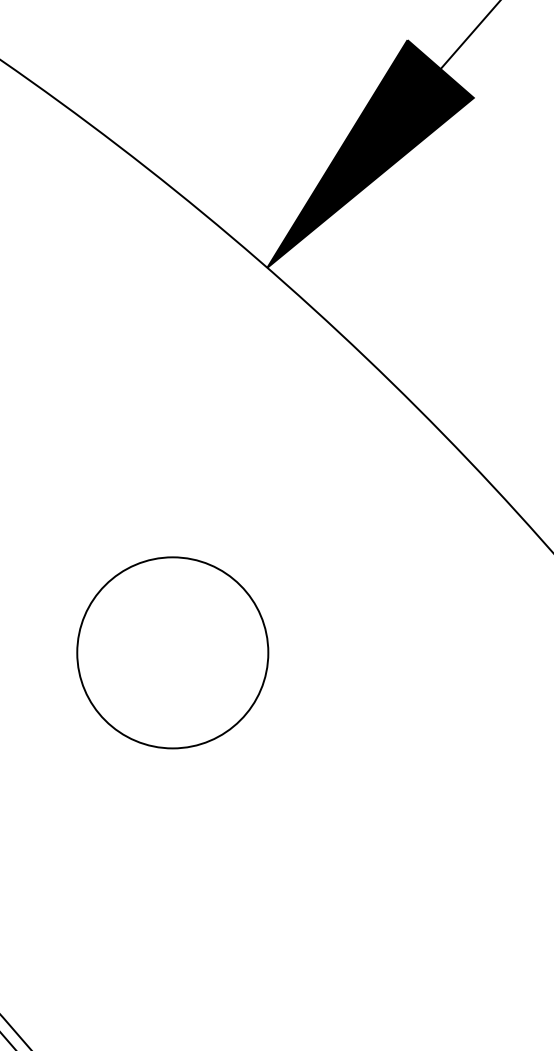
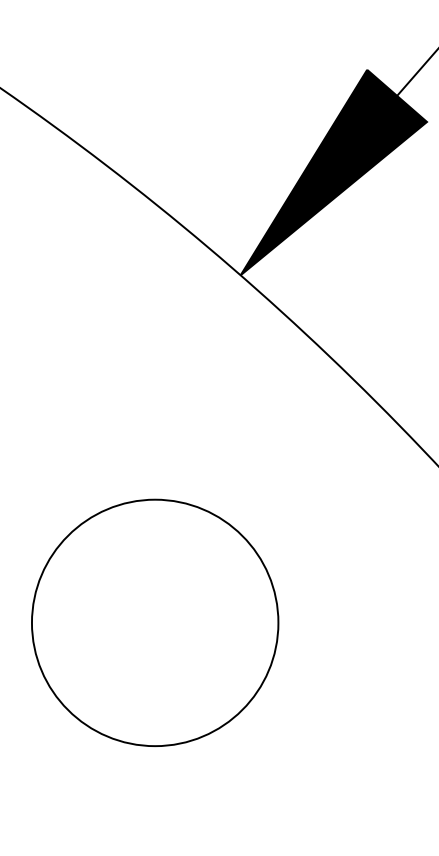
circle: (172, 652) -> (155, 622), size x1.43

